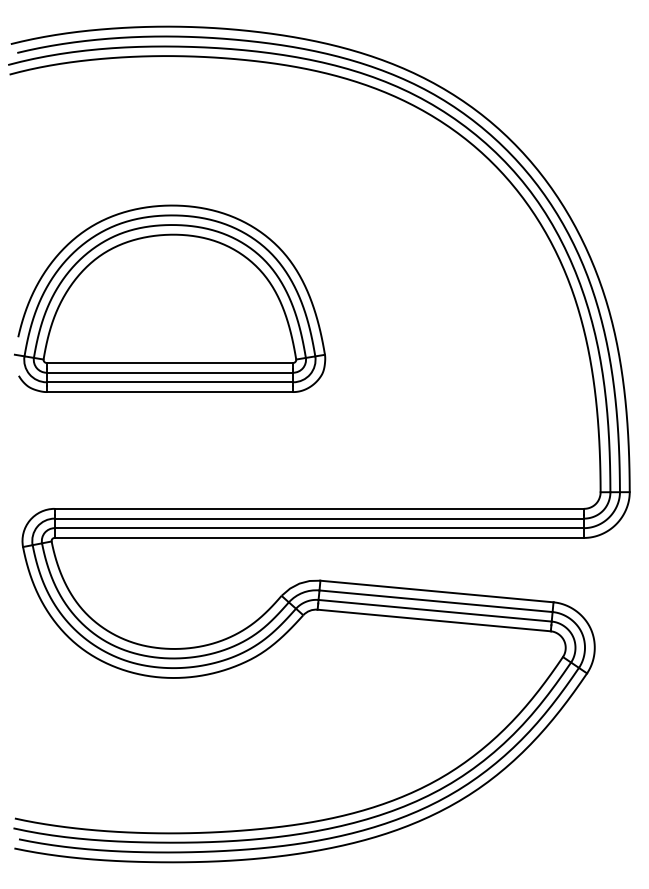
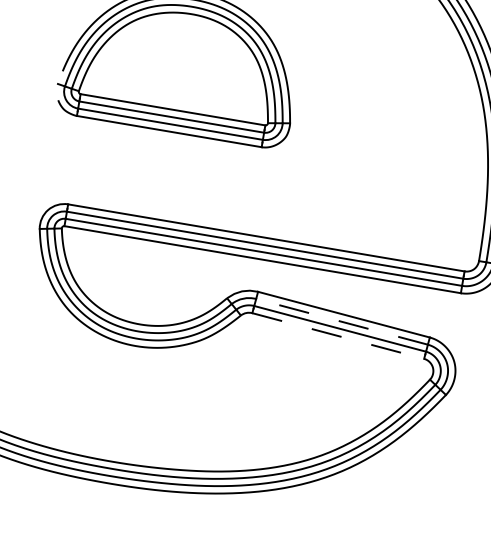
line: (435, 601) -> (341, 321), solid -> dashed
line: (434, 620) -> (338, 336), solid -> dashed

